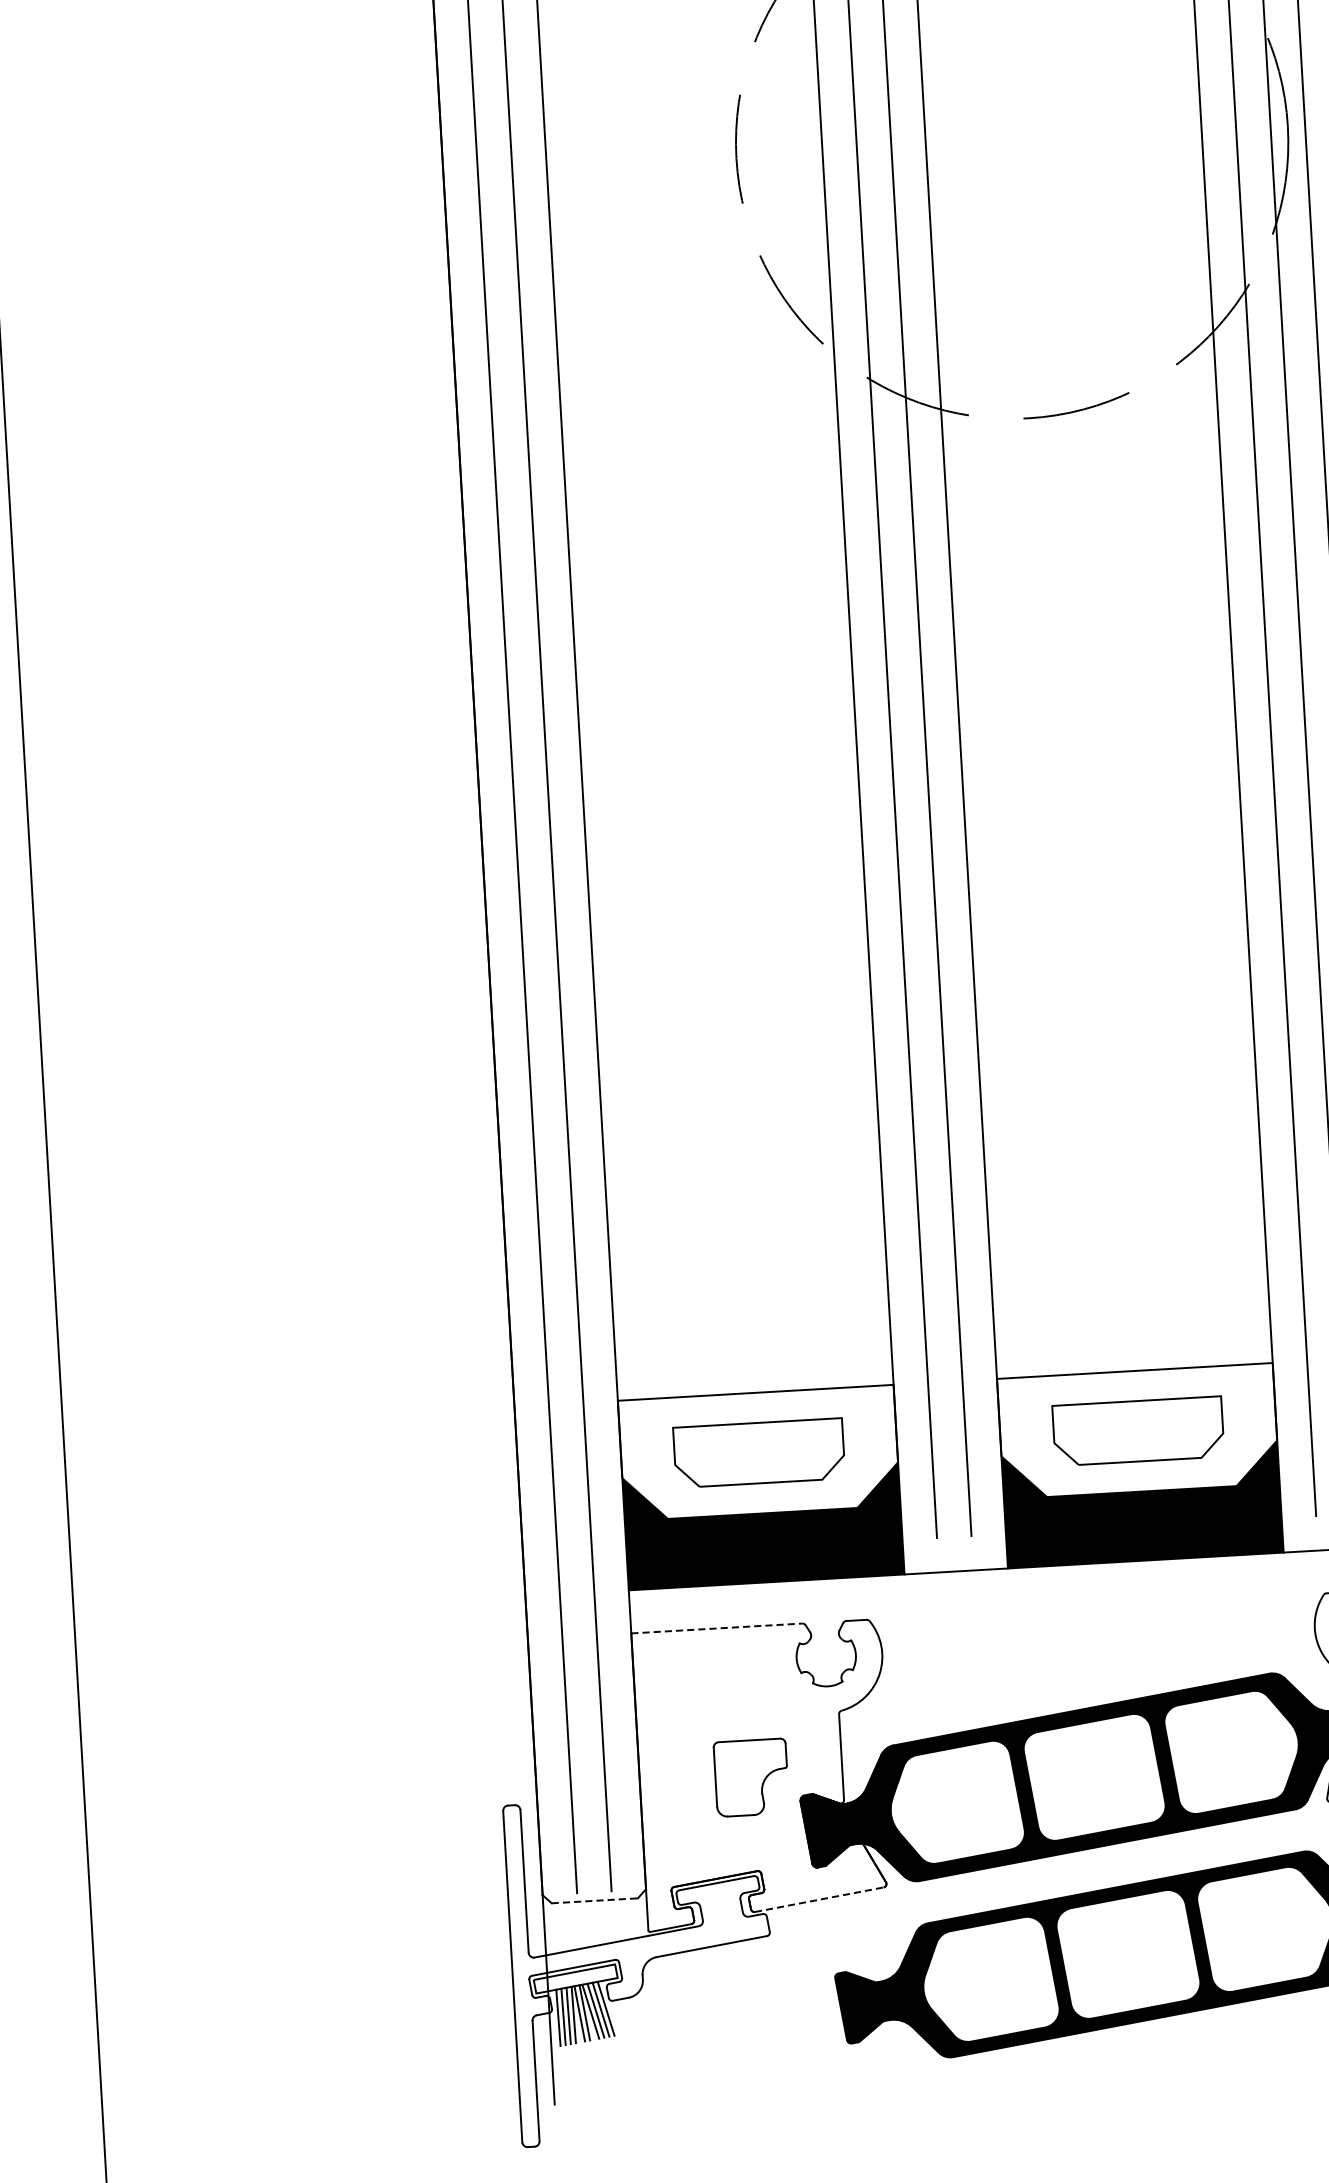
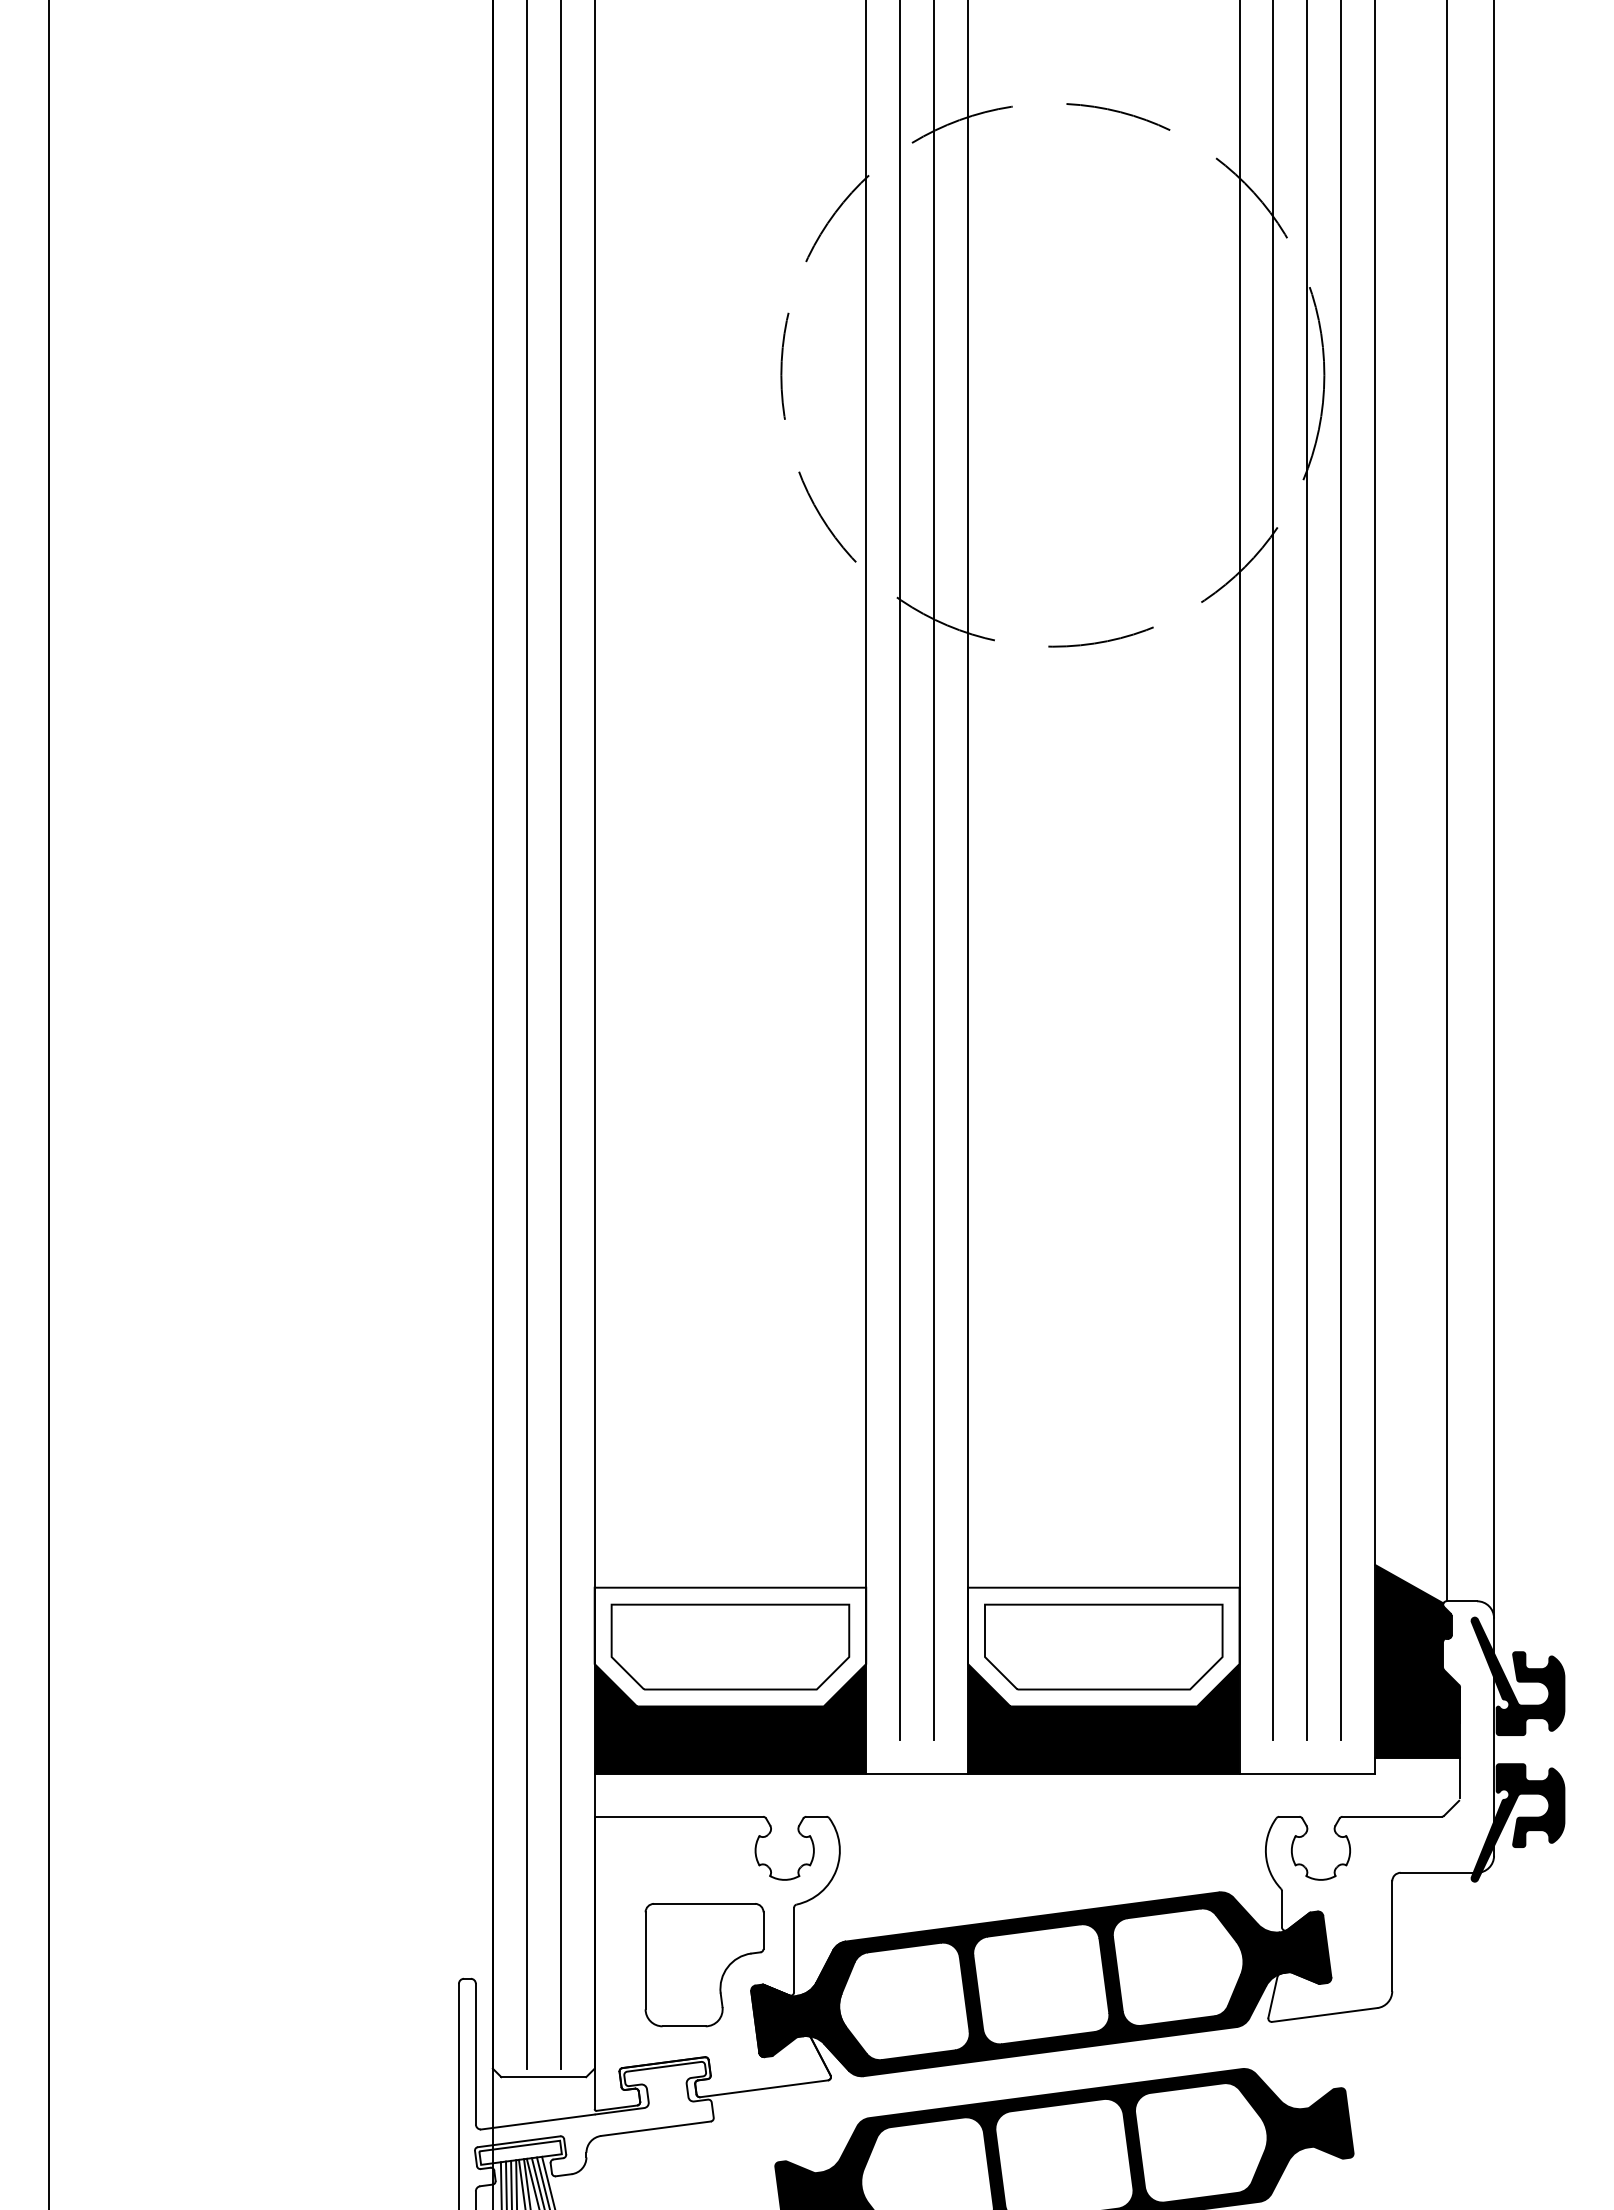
part: (1138, 1430) -> (1103, 1646), size x1.43
part: (759, 1452) -> (730, 1646), size x1.43
line: (717, 1628) -> (679, 1816), dashed -> solid
part: (751, 1778) -> (704, 1965), size x1.67
line: (819, 1899) -> (764, 2088), dashed -> solid
line: (595, 1901) -> (544, 2077), dashed -> solid

